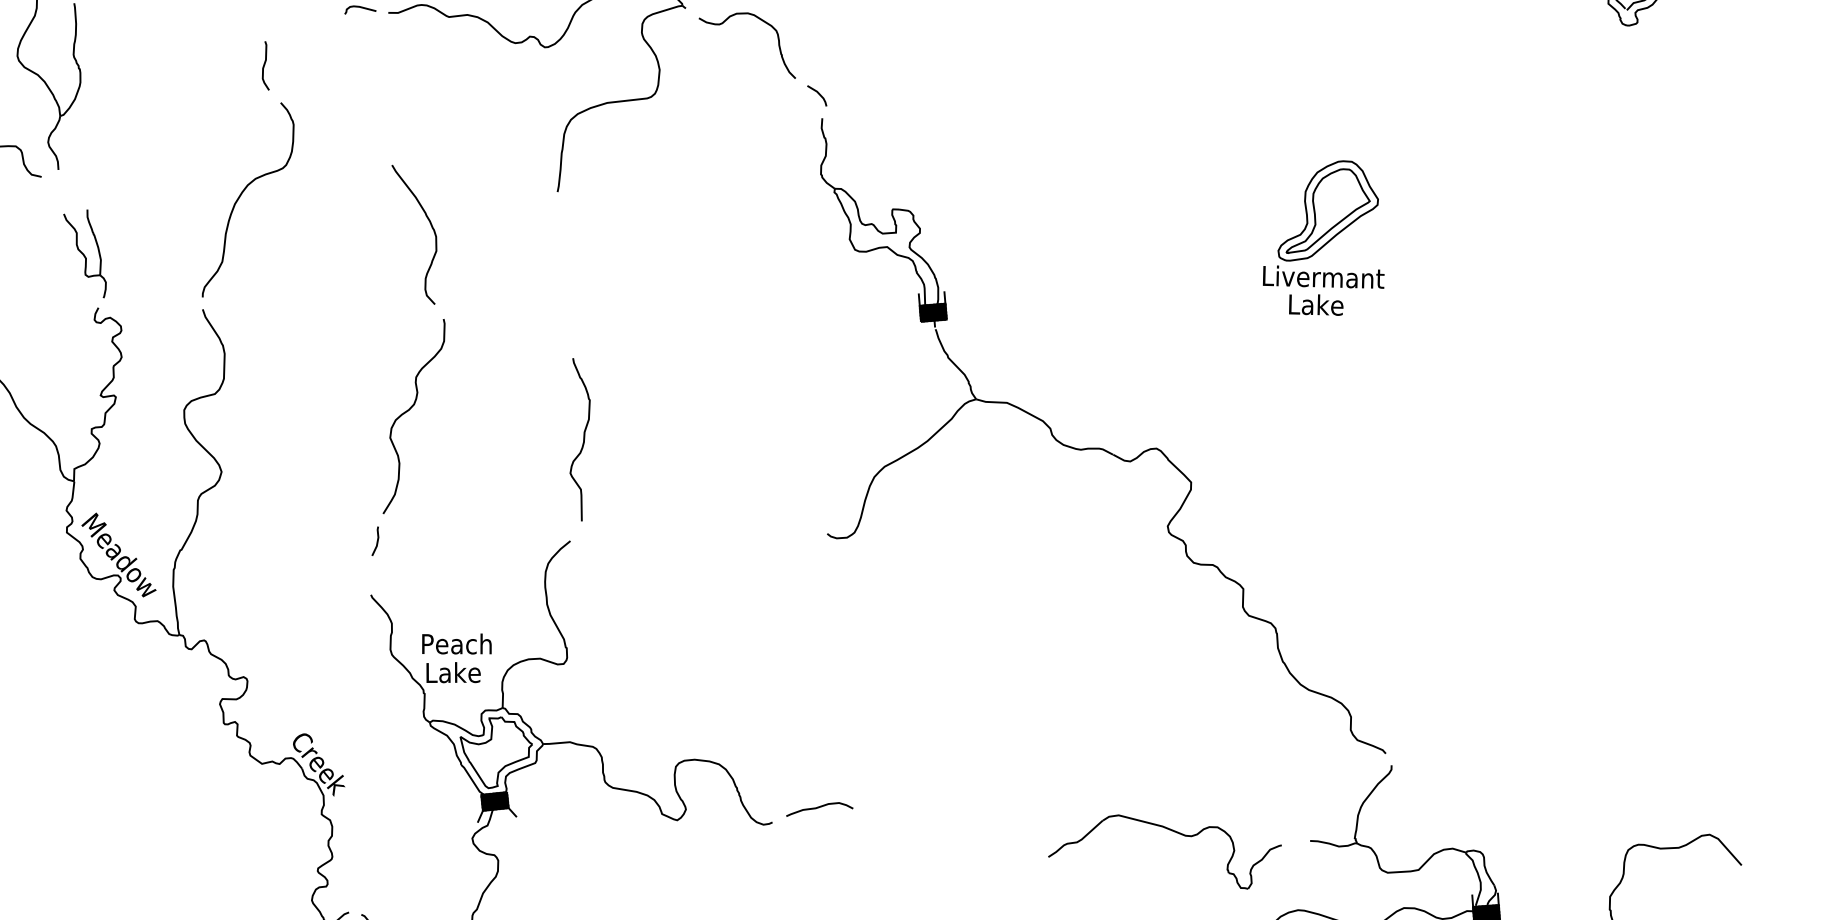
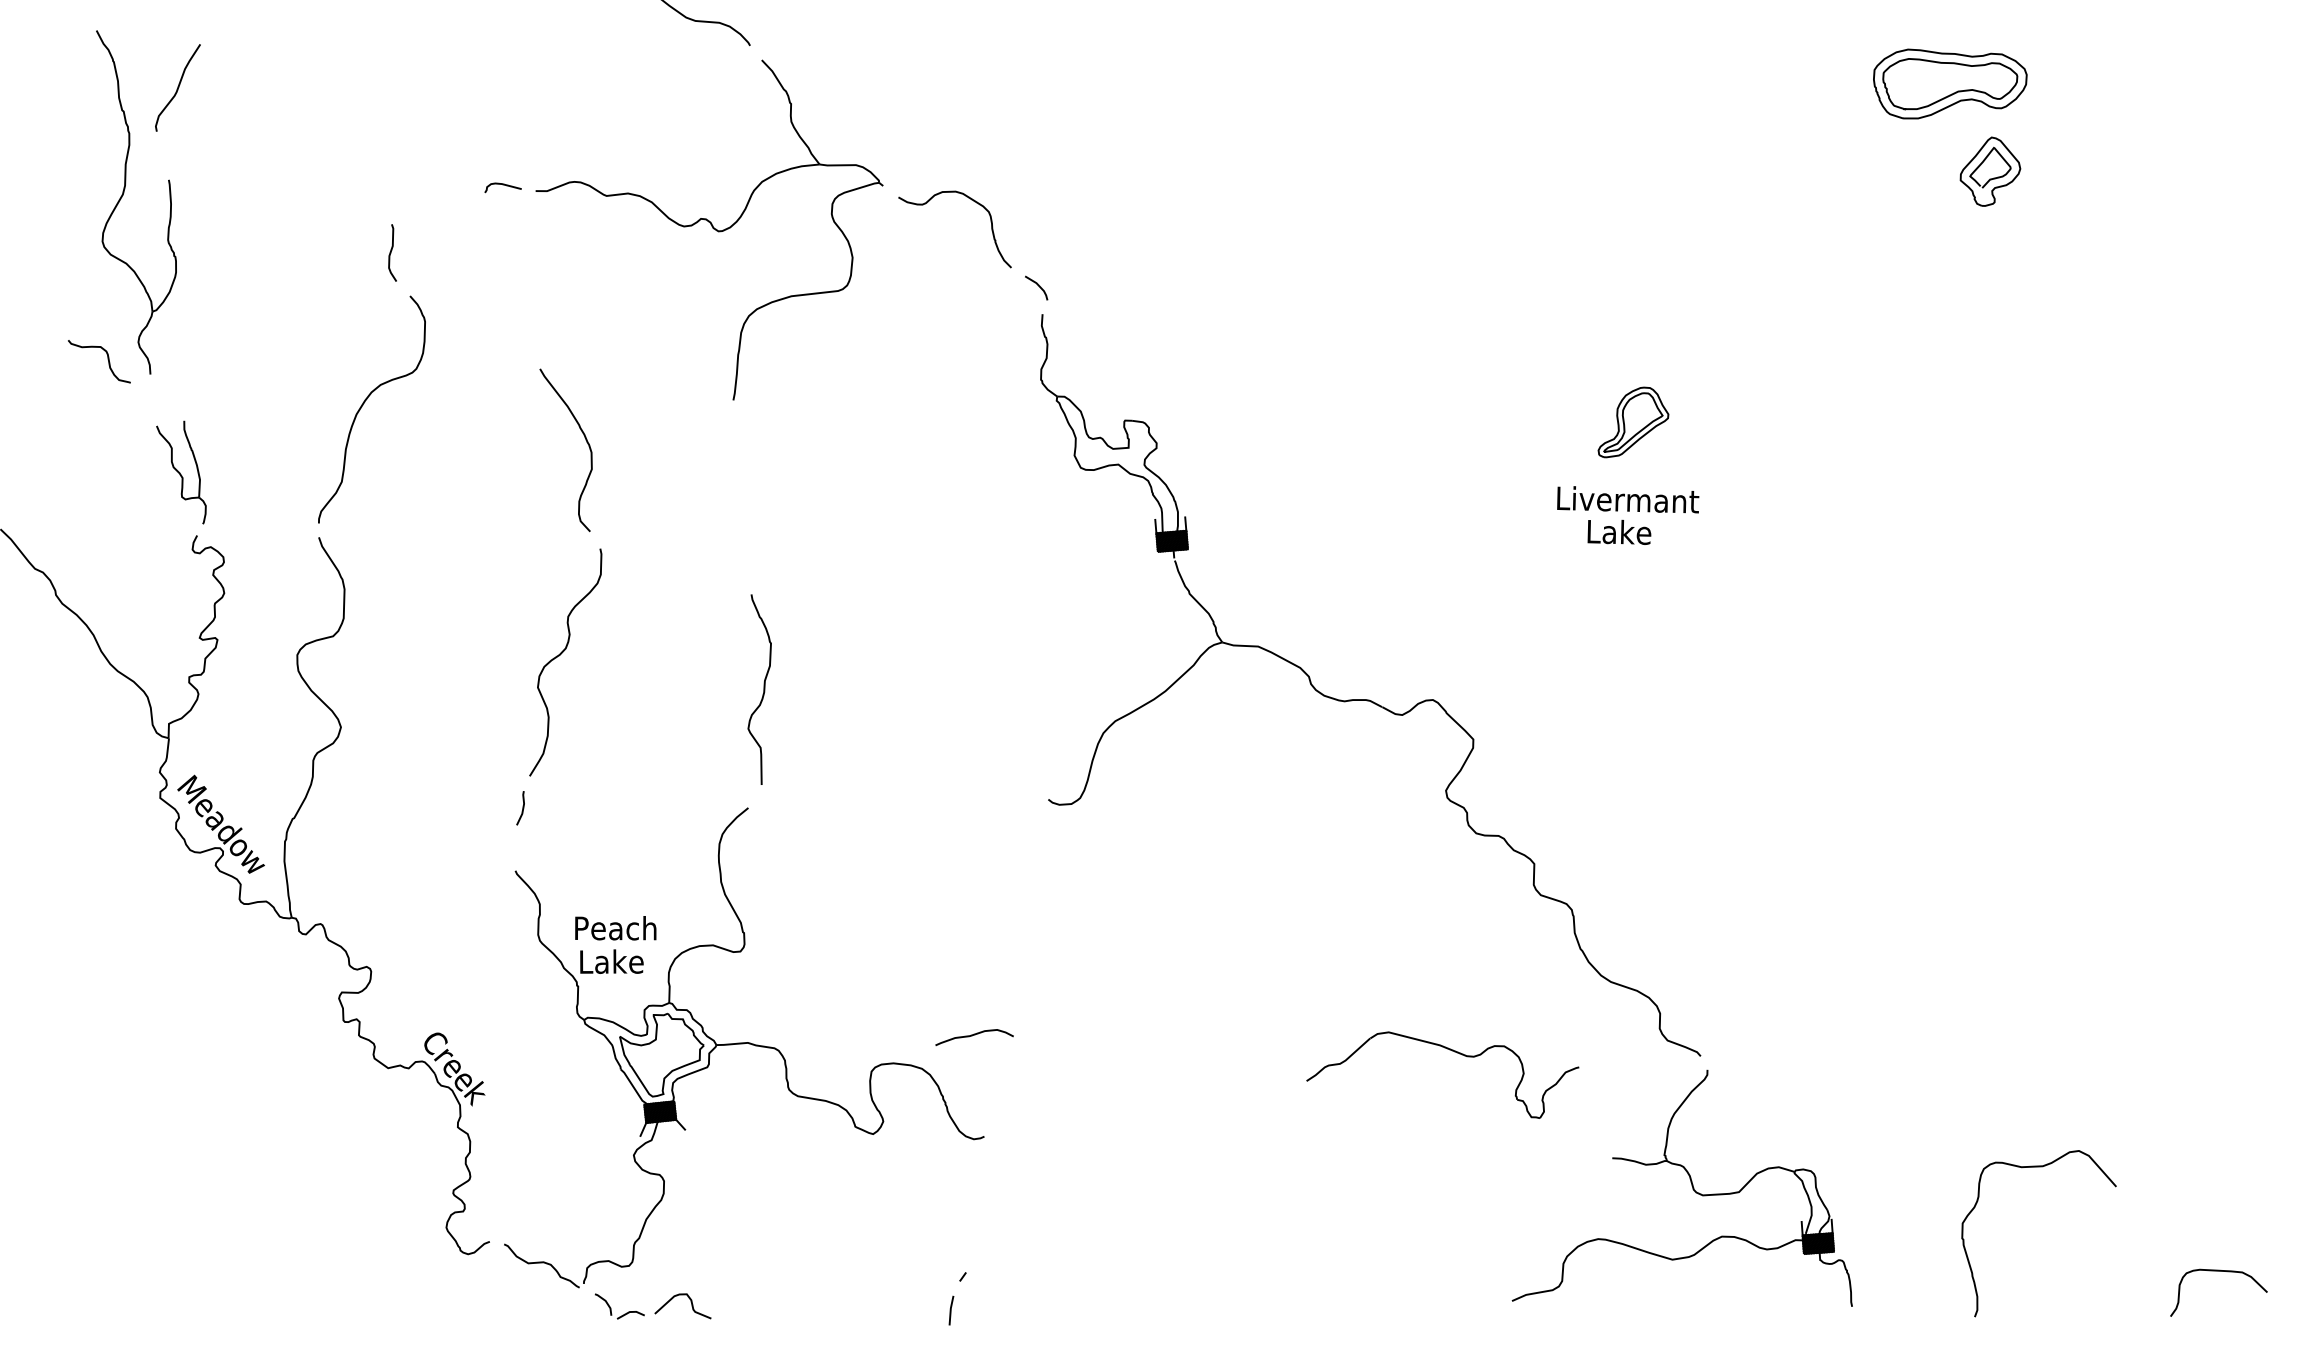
part: (1328, 211) -> (1633, 422), size x0.6
curve: (819, 807) -> (974, 1035), moved
part: (1170, 830) -> (1449, 1050), moved

